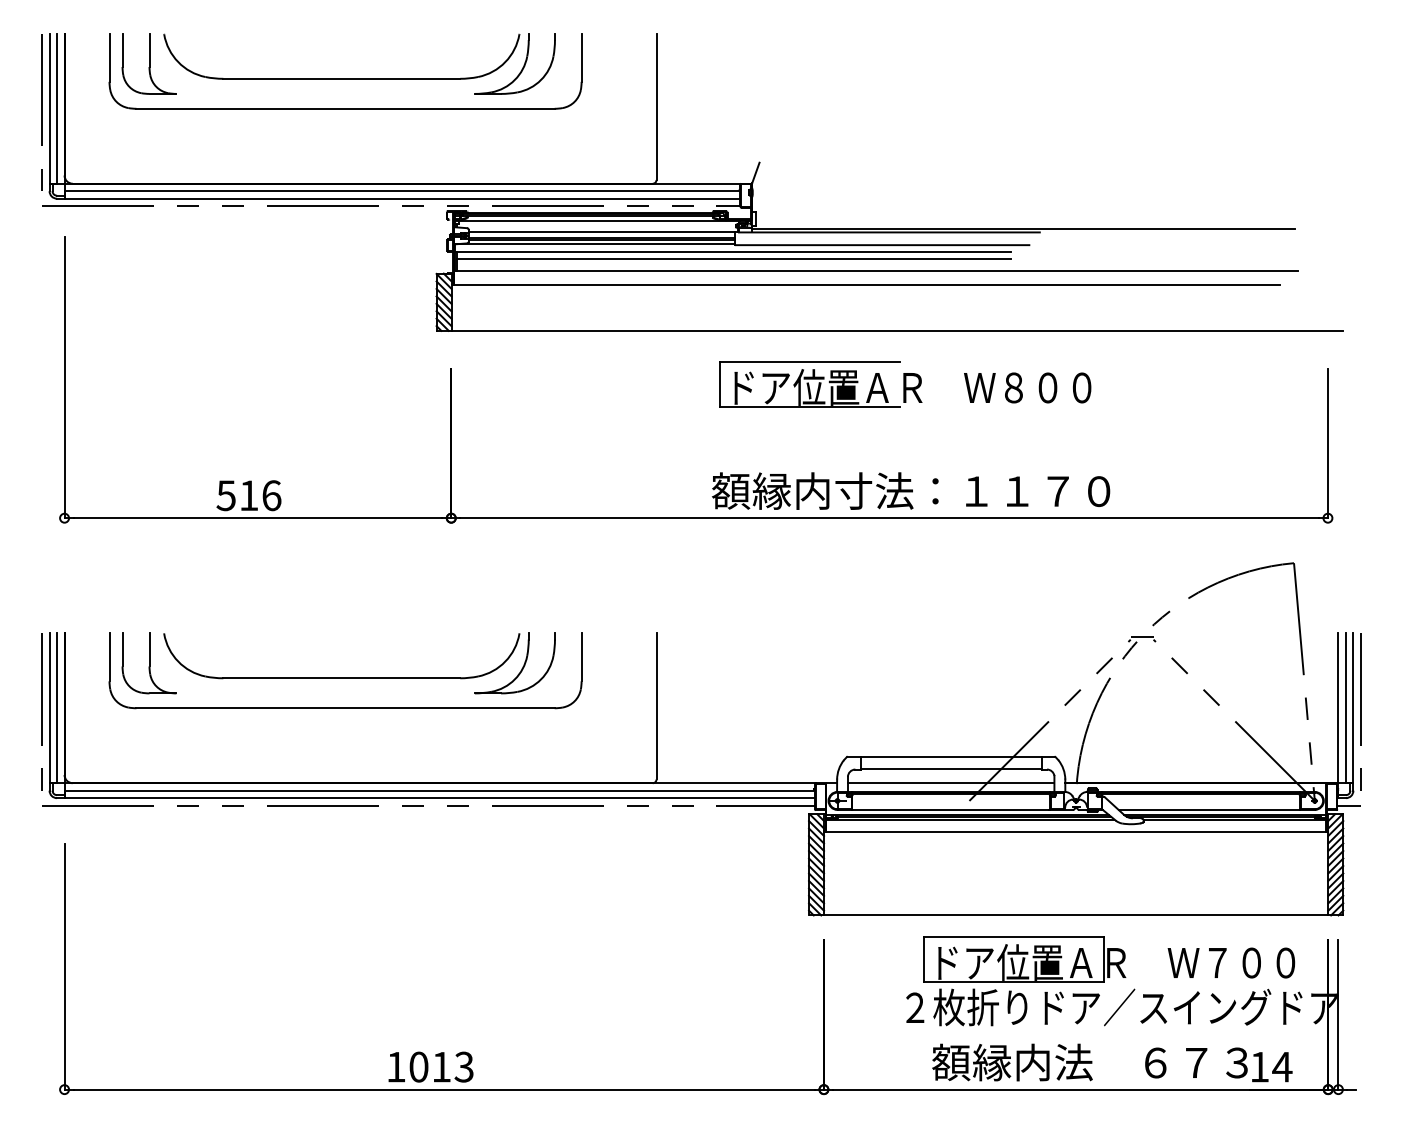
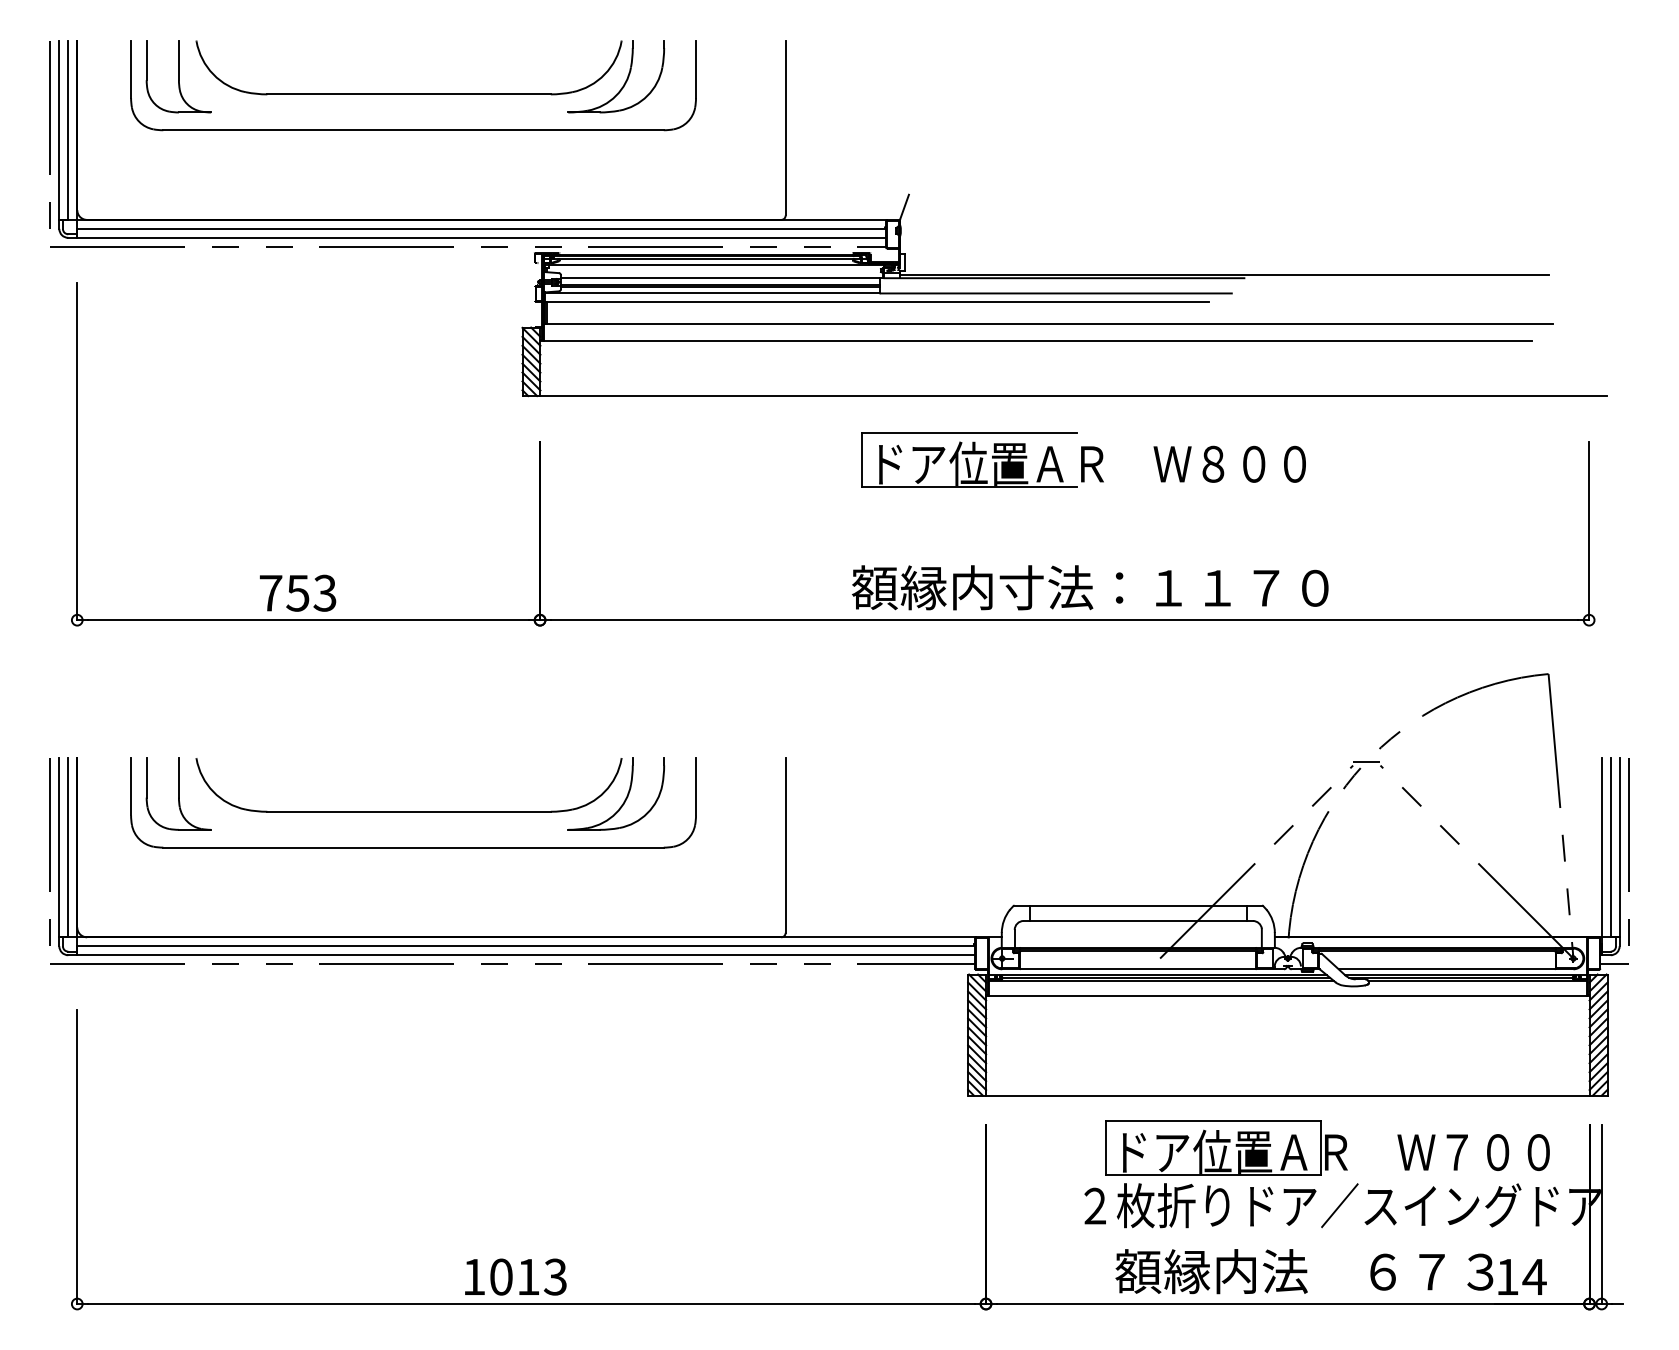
line: (733, 258) -> (877, 309), removed
text: (248, 495) -> (297, 593), 516 -> 753
line: (950, 783) -> (1137, 937), removed

